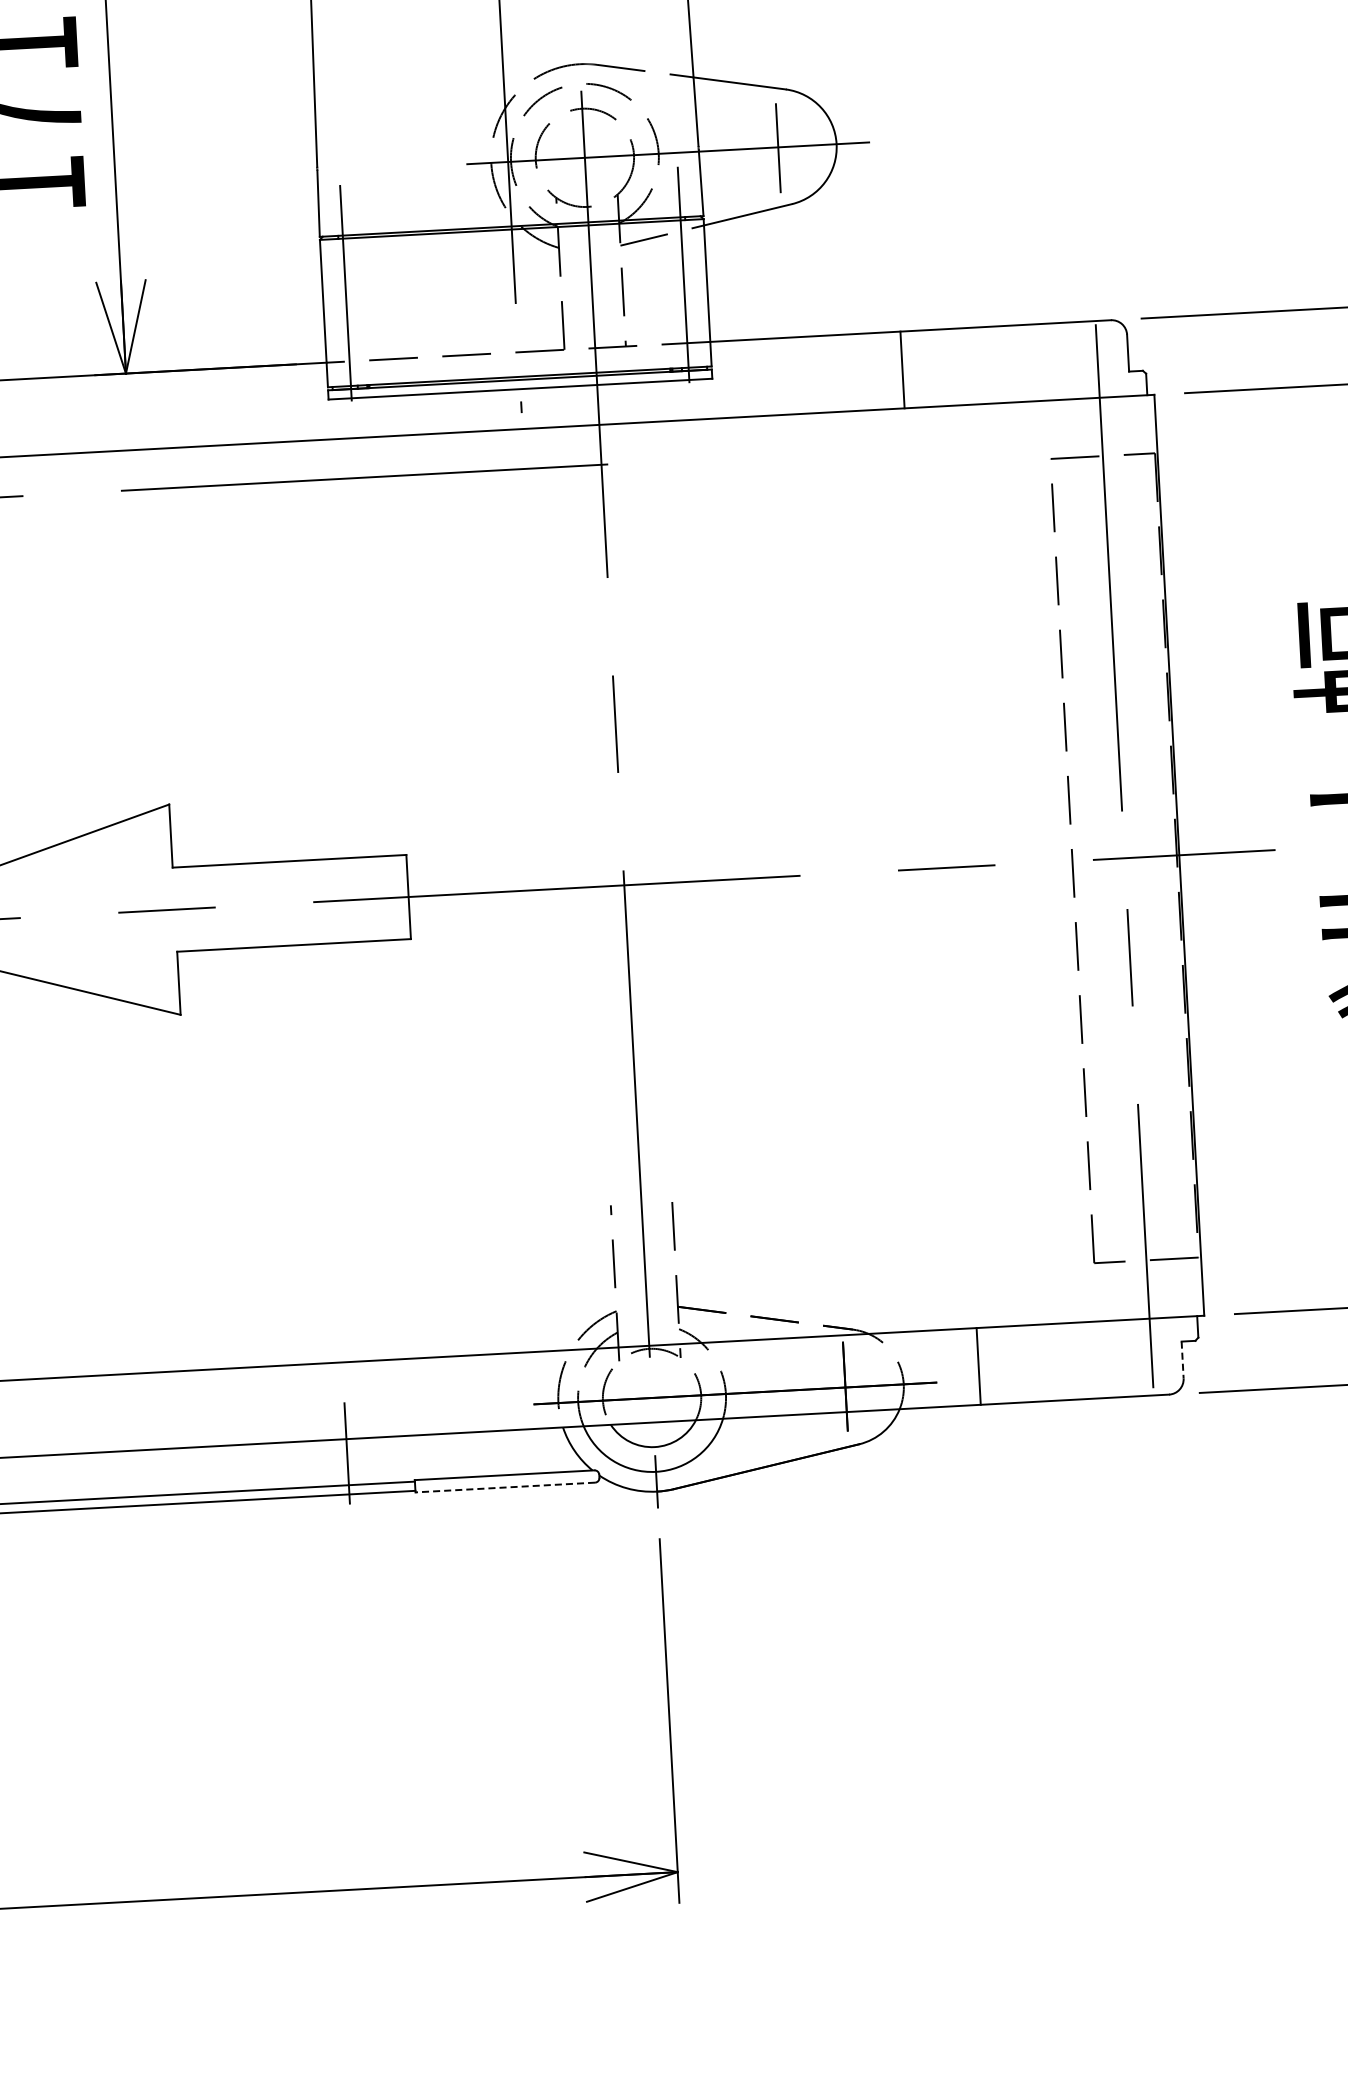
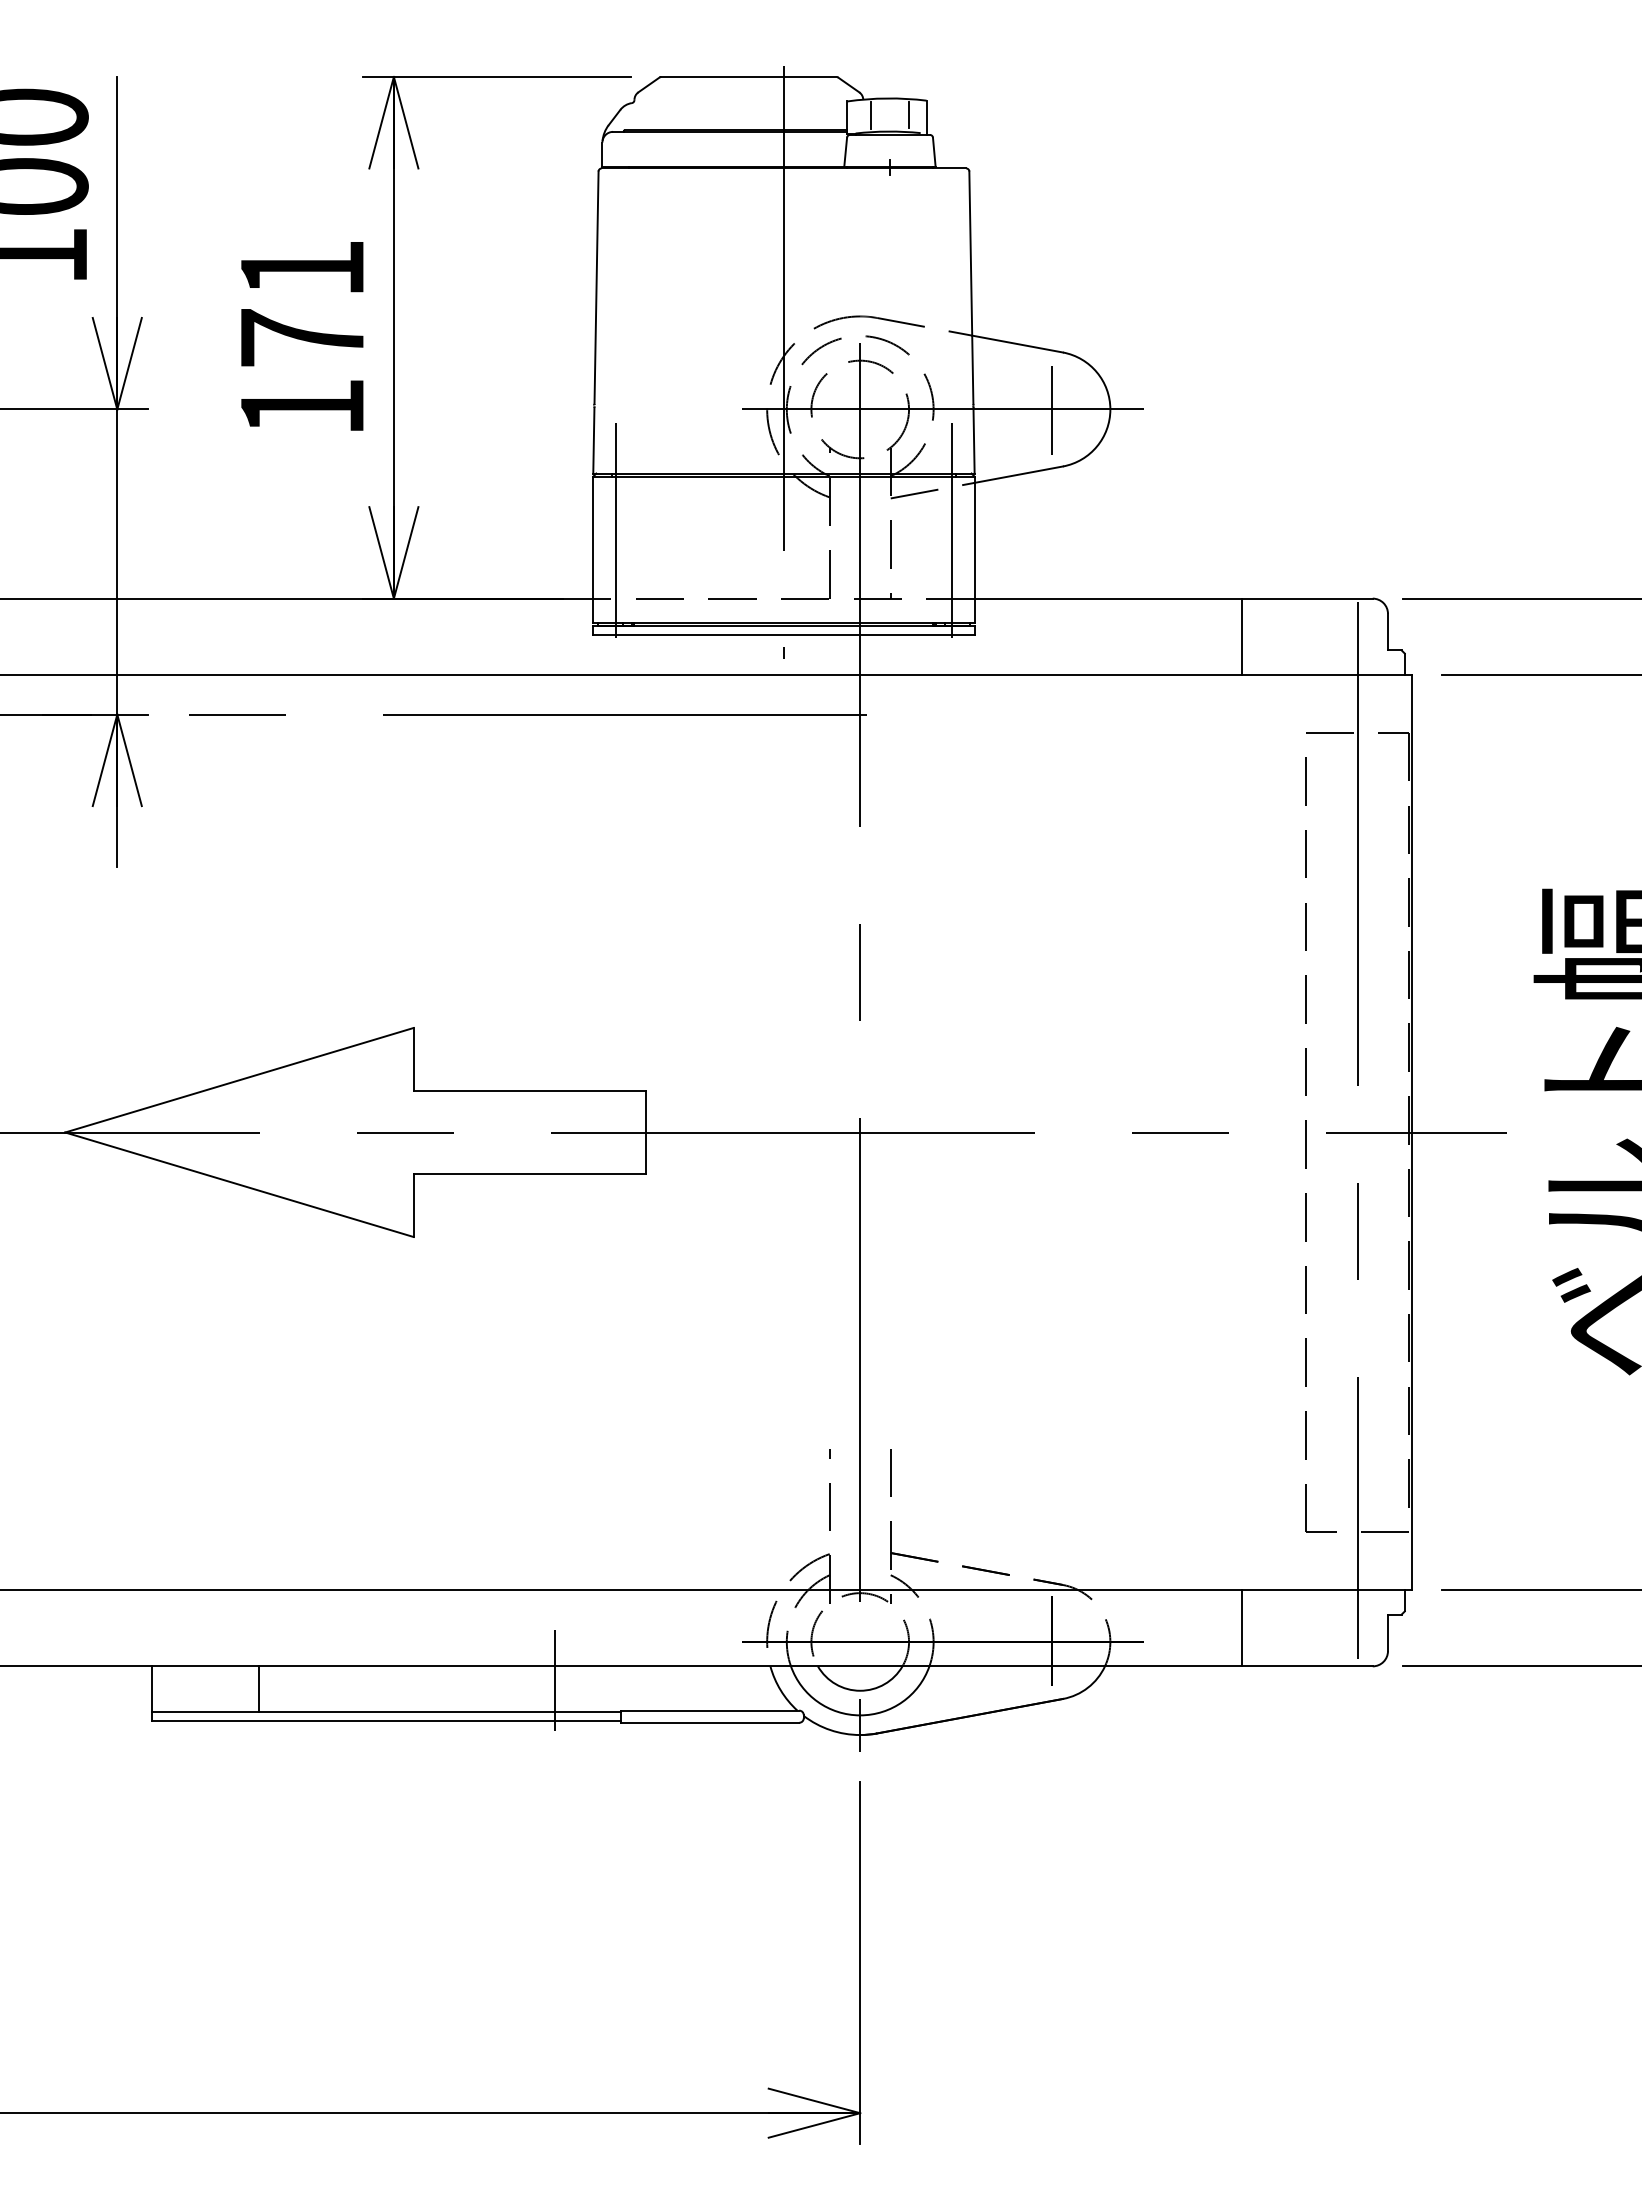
line: (902, 369) -> (1241, 636), moved
line: (1183, 1360) -> (1388, 1633), dashed -> solid
line: (978, 1366) -> (1241, 1628), moved
line: (50, 1478) -> (259, 1689), added
line: (504, 1487) -> (709, 1722), dashed -> solid

